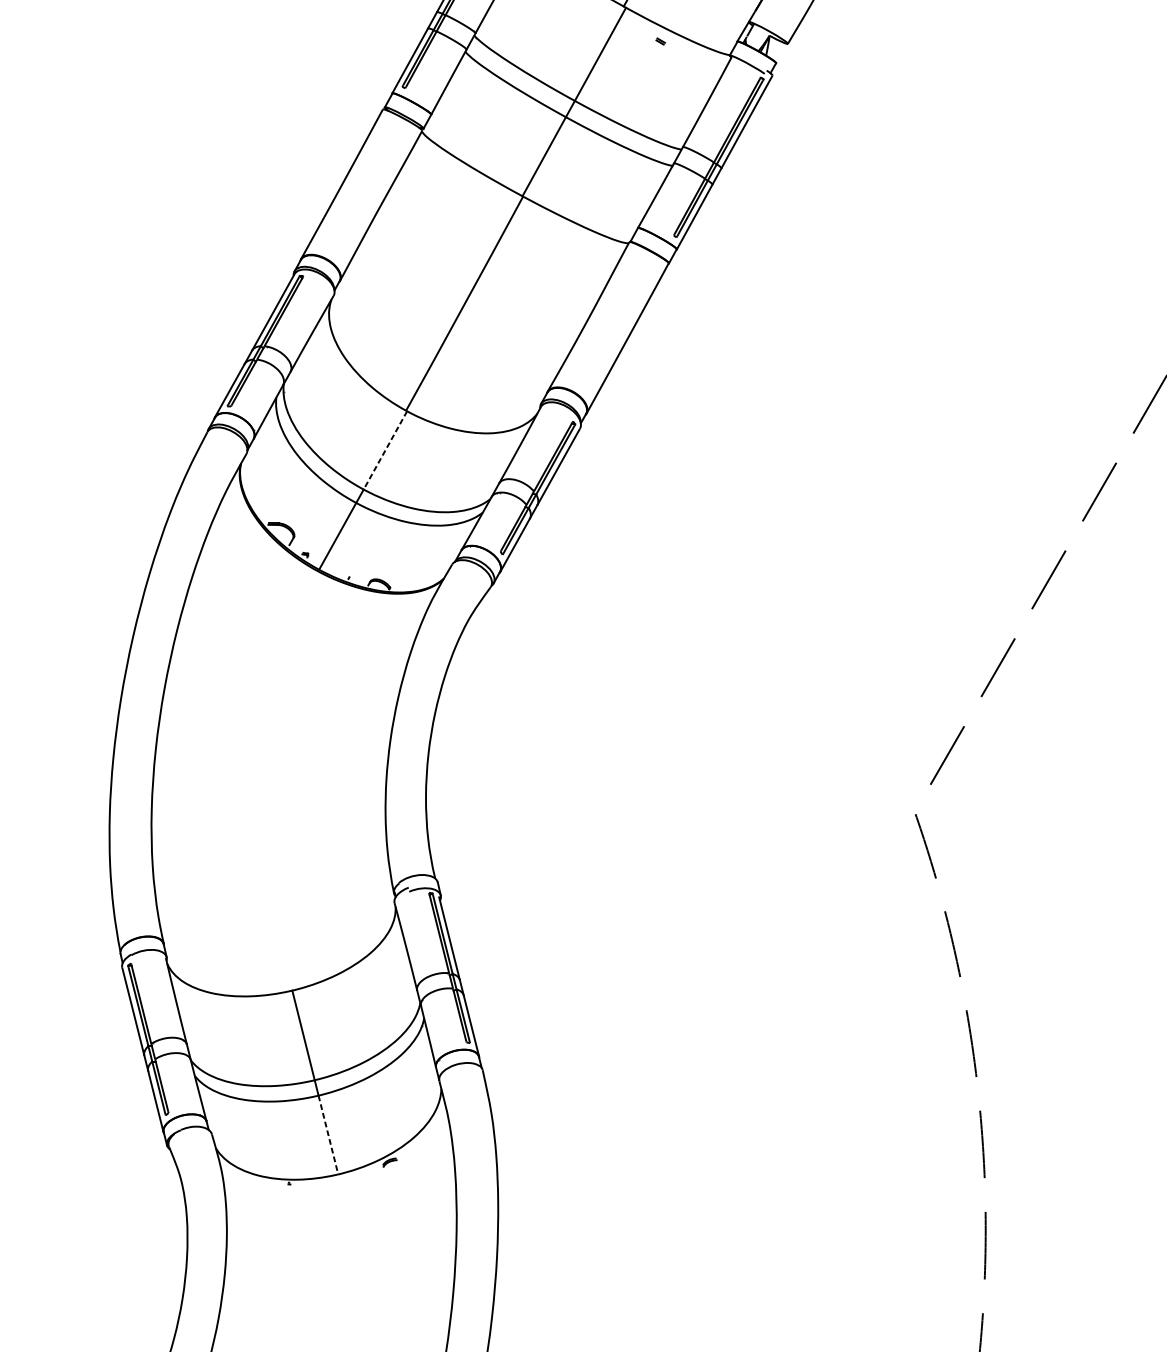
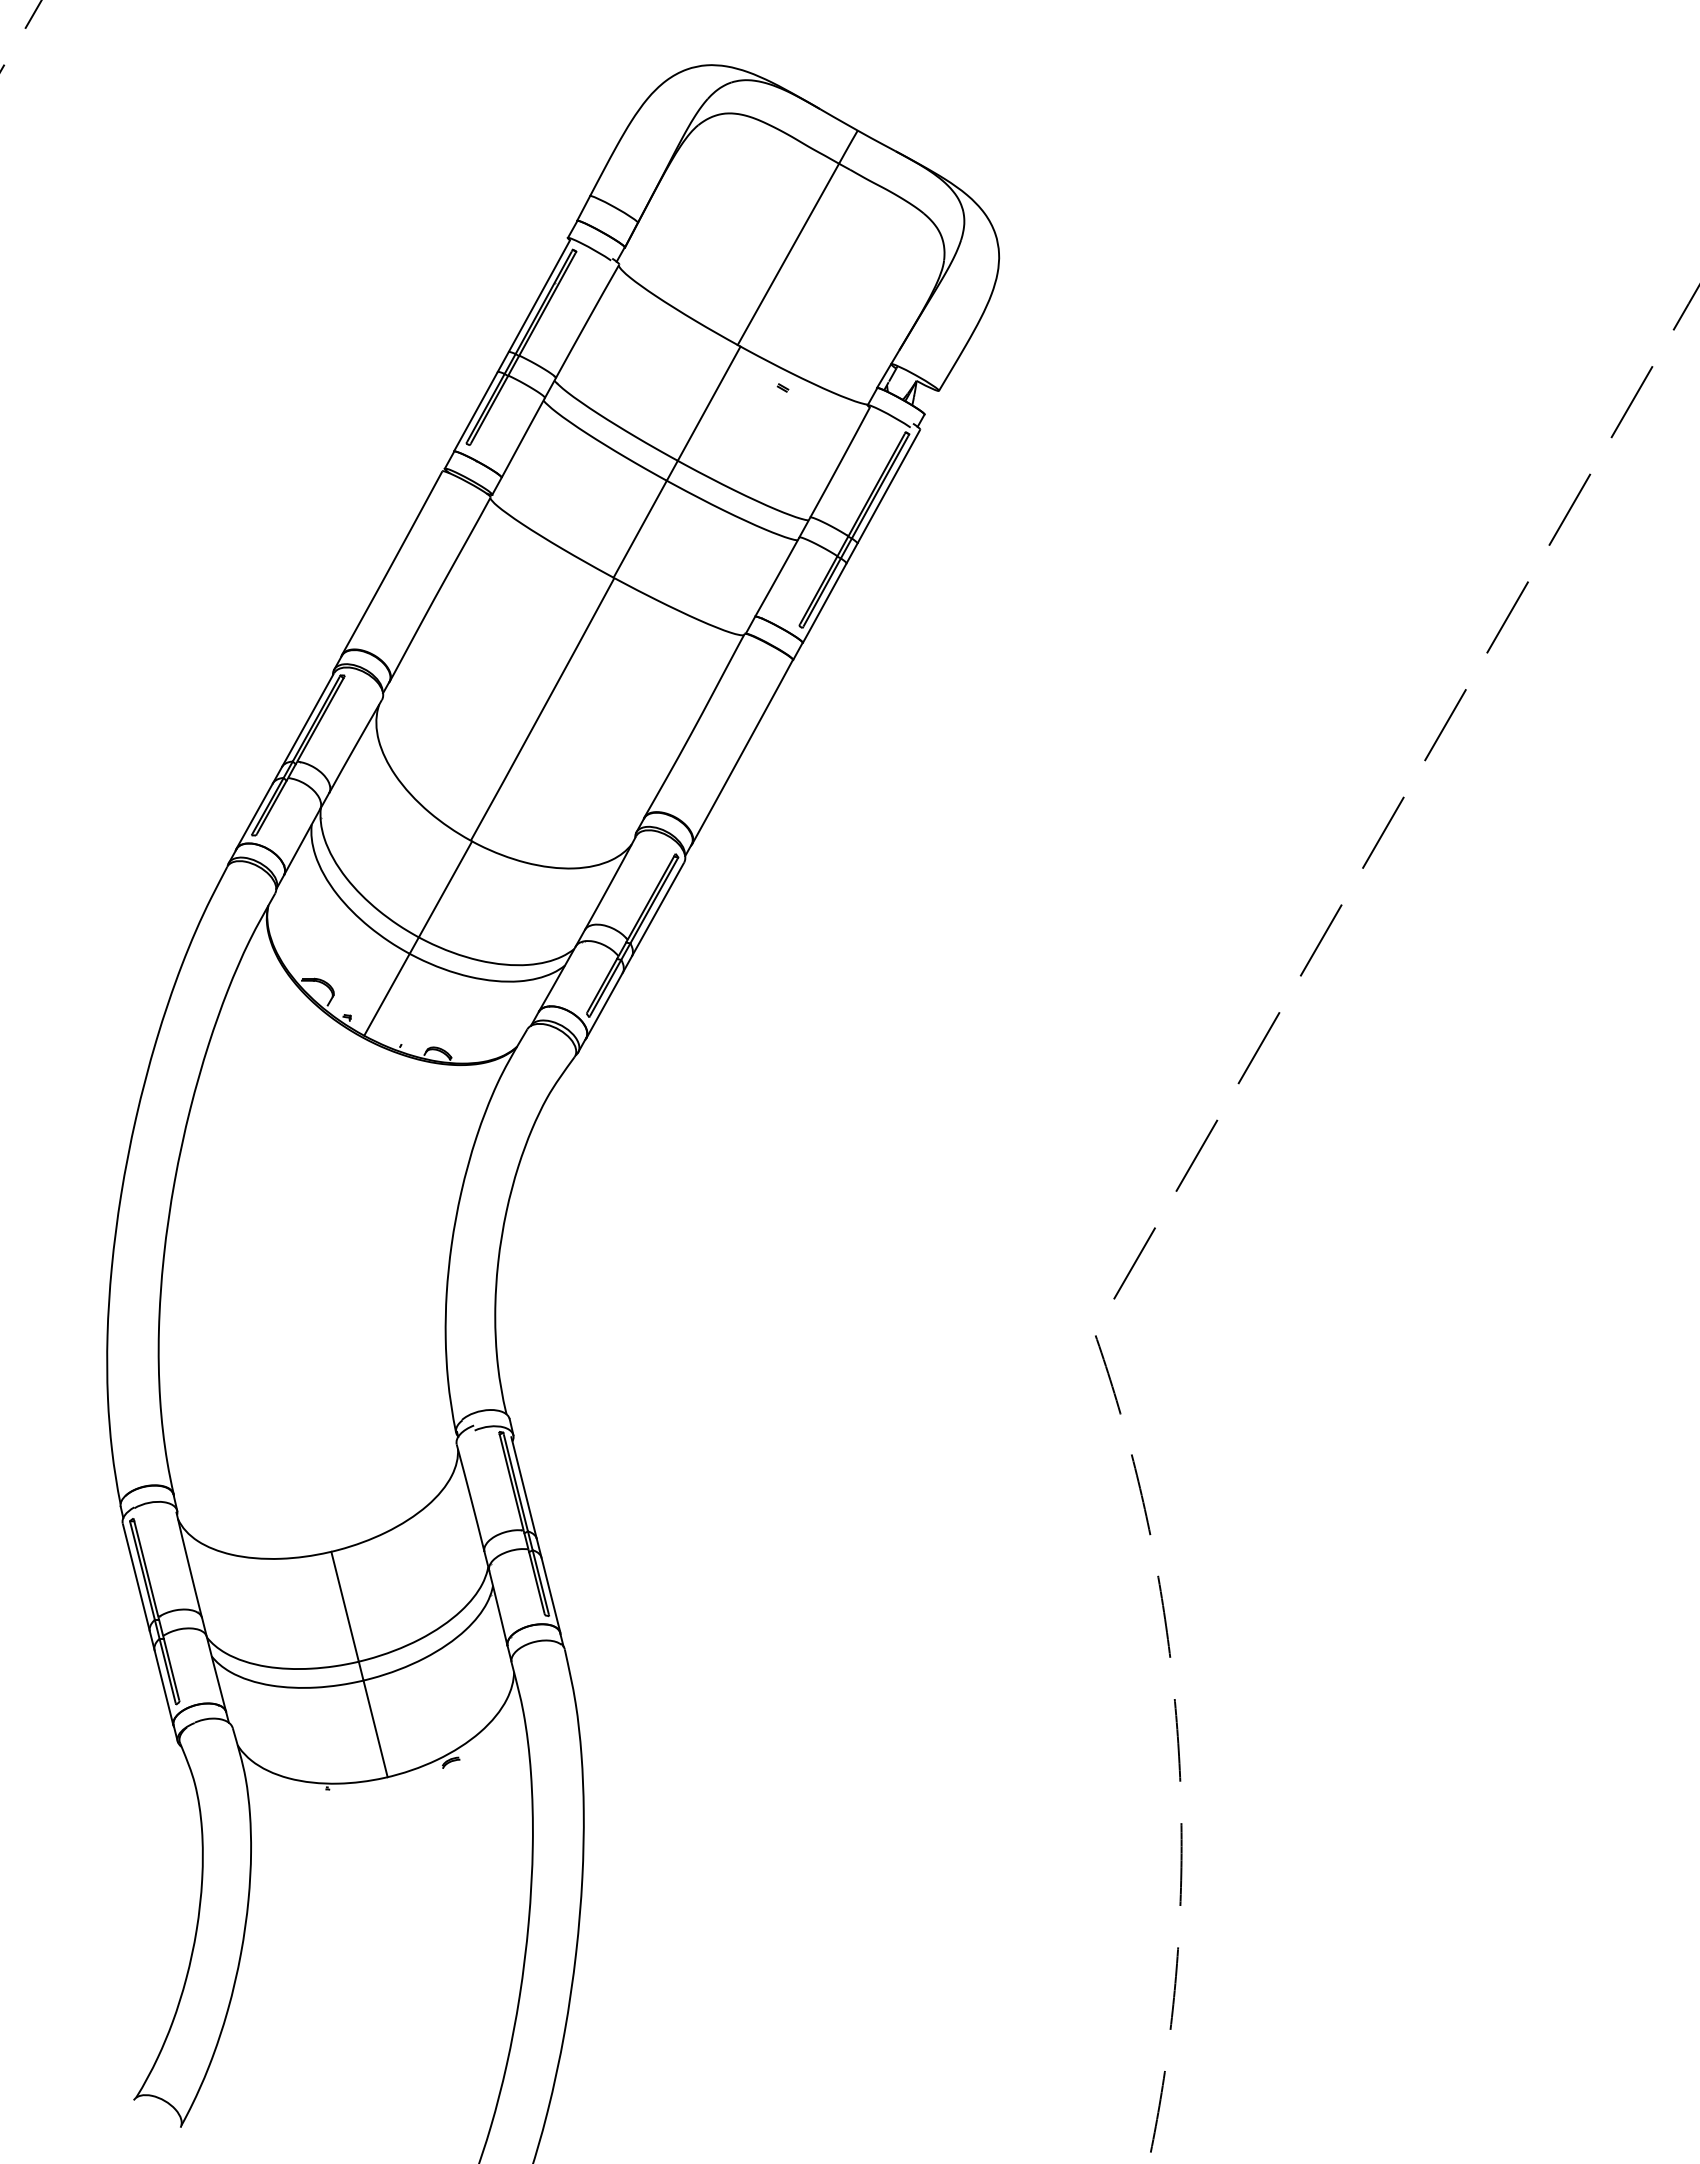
line: (385, 450) -> (445, 889), dashed -> solid
line: (328, 1134) -> (375, 1728), dashed -> solid

